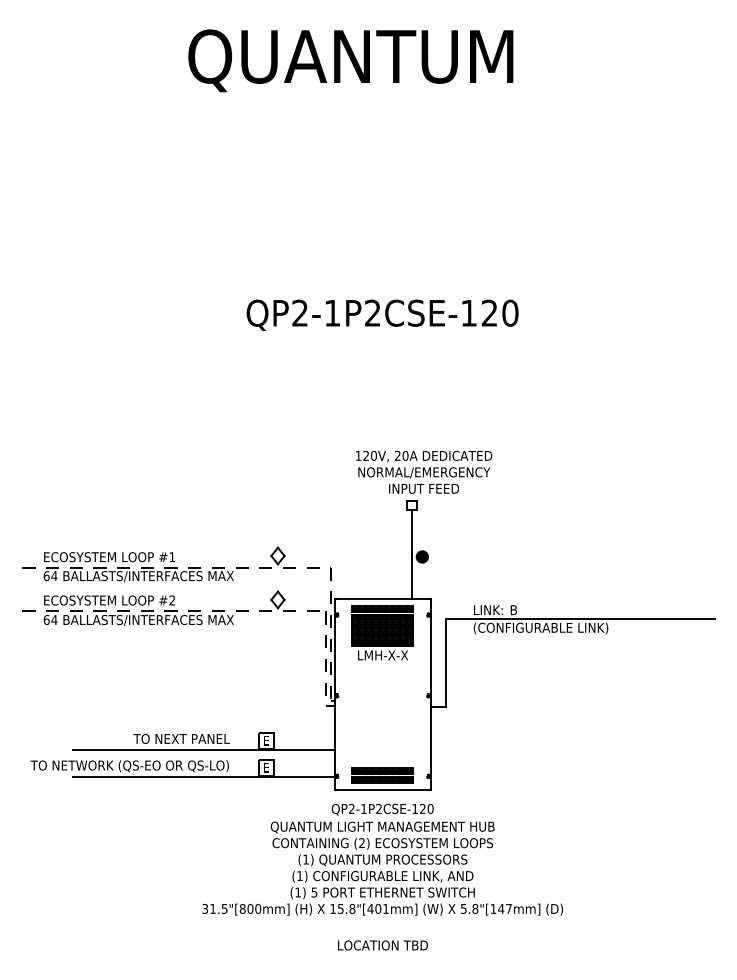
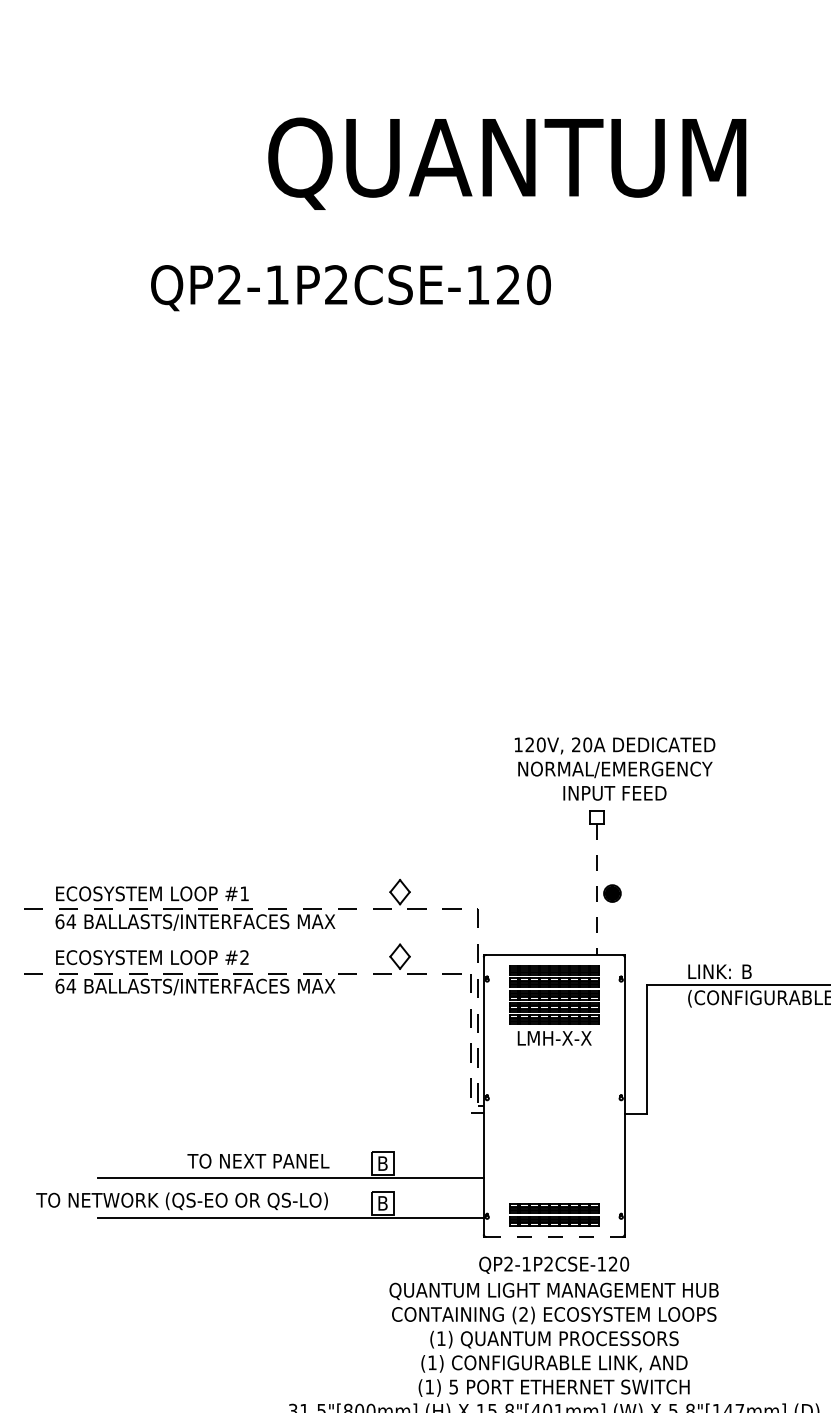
text: (382, 314) -> (350, 286), moved
line: (411, 554) -> (596, 889), solid -> dashed
text: (266, 740) -> (383, 1163), E -> B
text: (266, 767) -> (383, 1203), E -> B
line: (383, 790) -> (555, 1237), solid -> dashed

